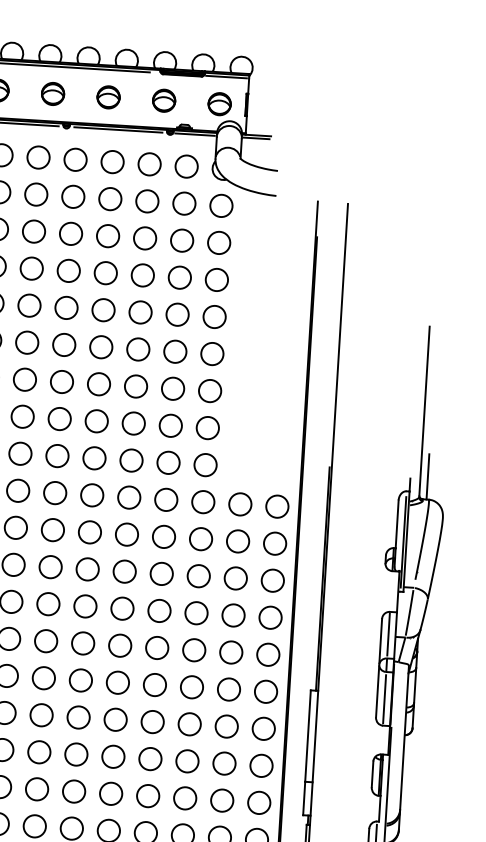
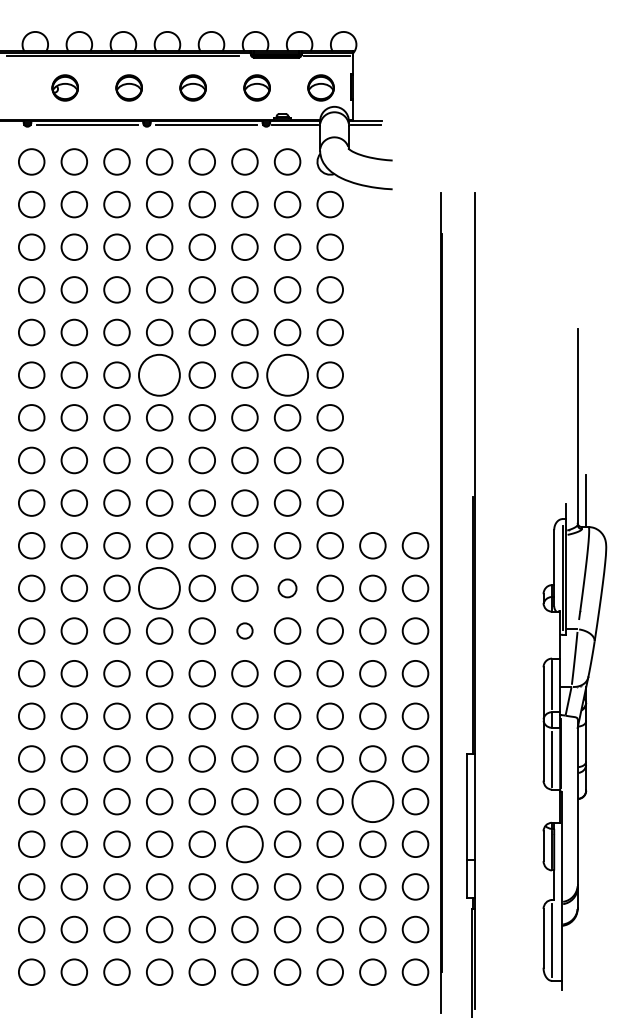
circle: (64, 344) -> (159, 374), size x1.6
circle: (175, 351) -> (287, 374), size x1.6
circle: (52, 530) -> (159, 588), size x1.6
circle: (163, 536) -> (287, 588), size x0.7
circle: (124, 571) -> (244, 630), size x0.6
circle: (226, 726) -> (372, 801), size x1.6
circle: (113, 756) -> (244, 843), size x1.4

